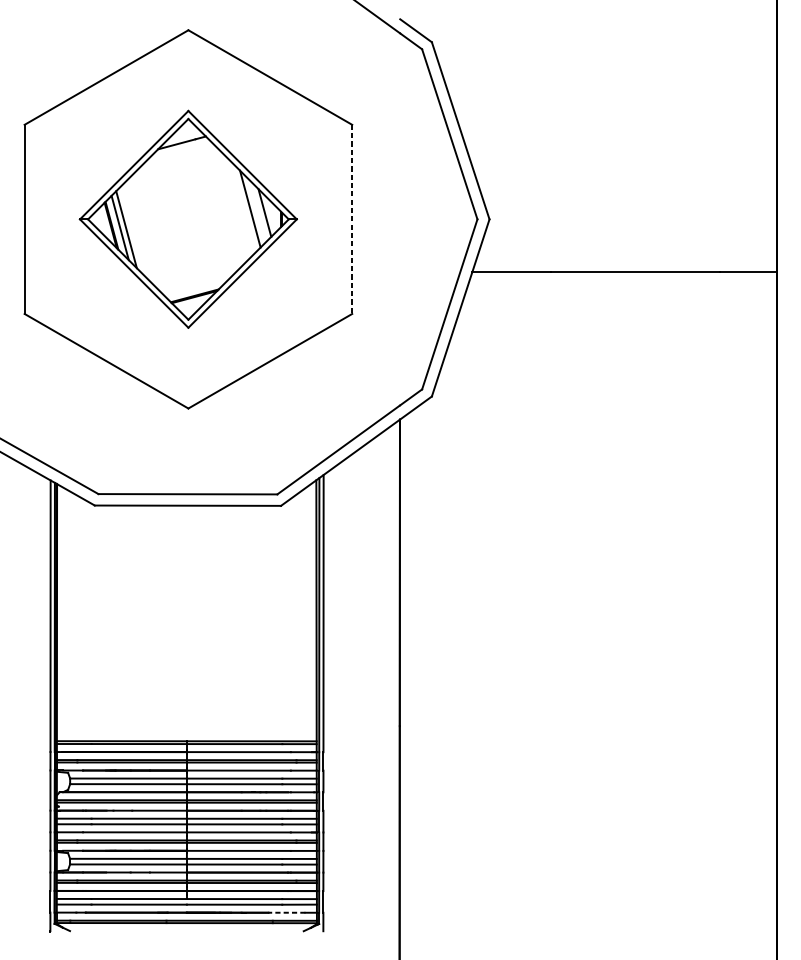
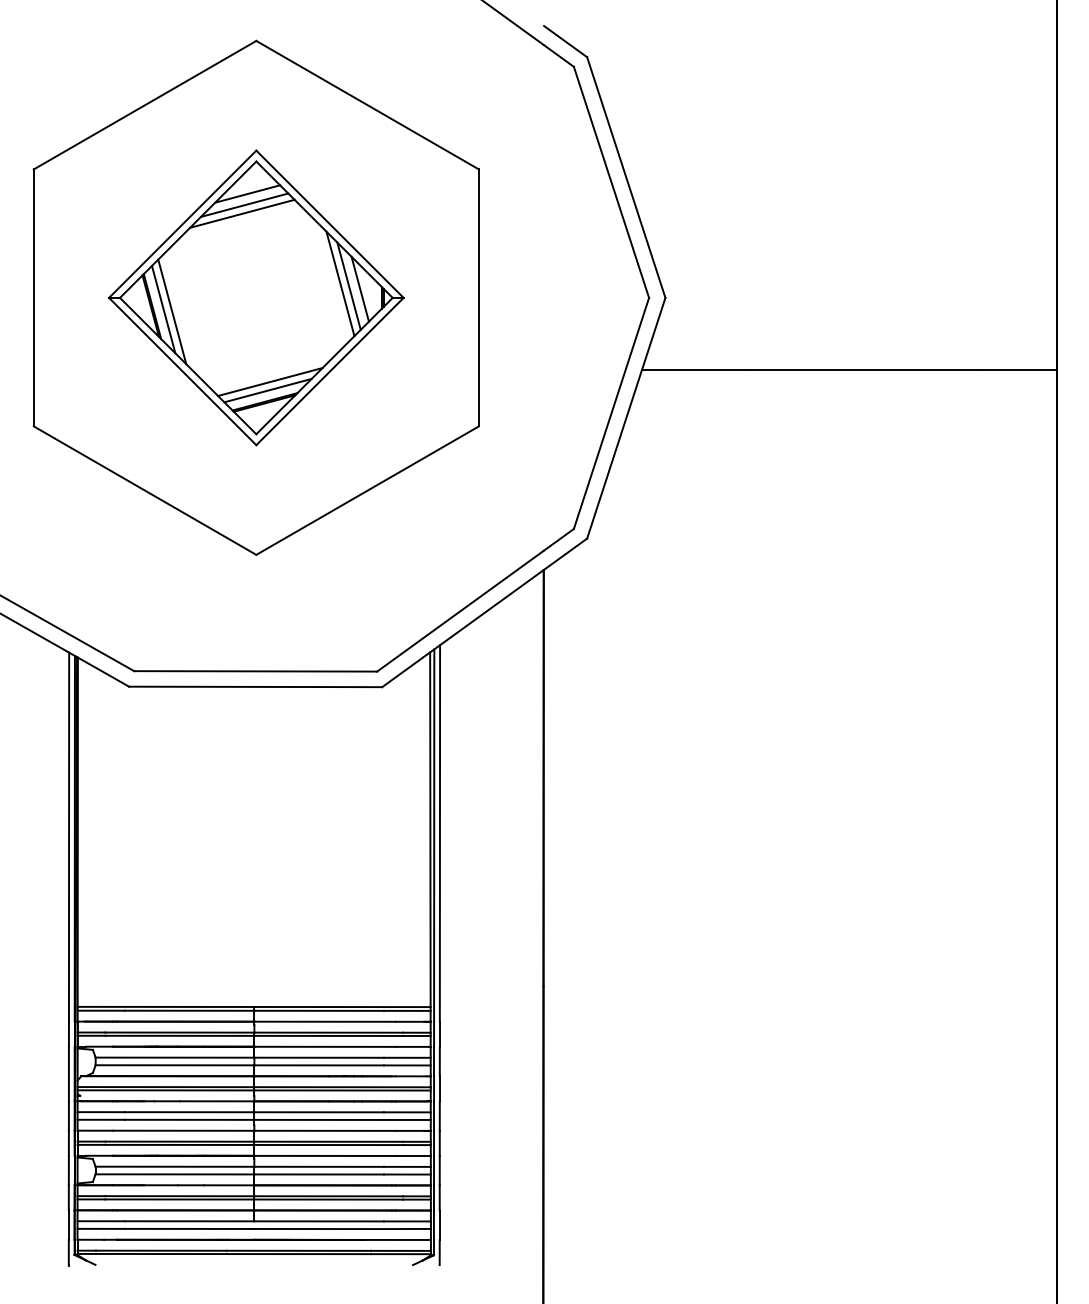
line: (179, 150) -> (244, 204), added
line: (178, 157) -> (242, 213), added
line: (256, 210) -> (348, 285), added
line: (351, 219) -> (478, 298), dashed -> solid
line: (198, 281) -> (270, 382), added
line: (196, 287) -> (267, 390), added
line: (286, 912) -> (389, 1239), dashed -> solid

